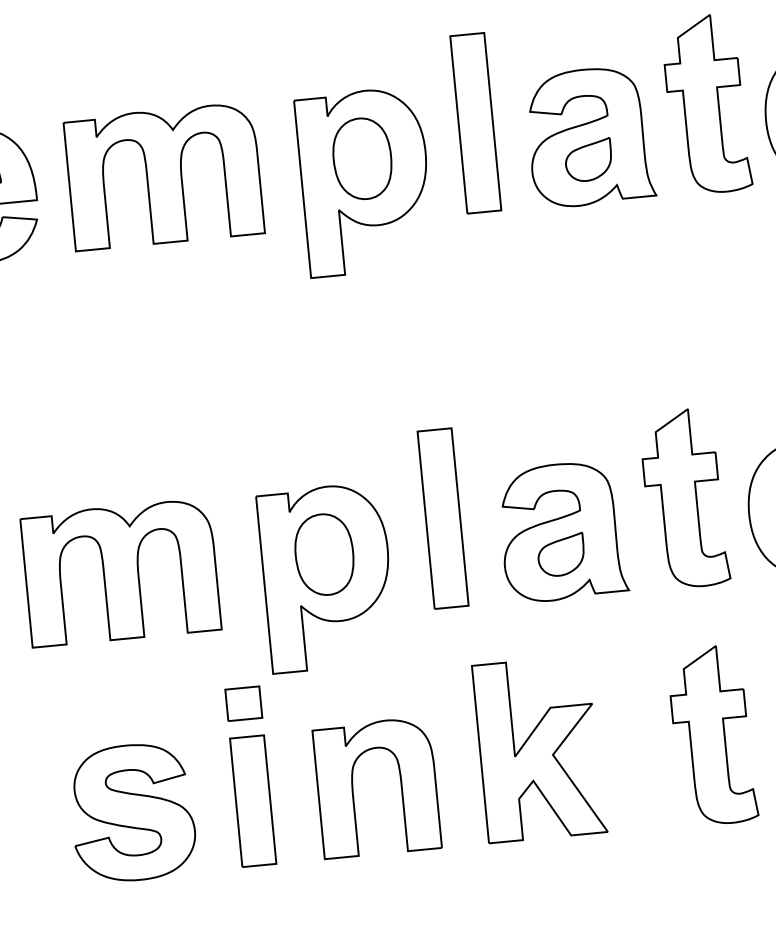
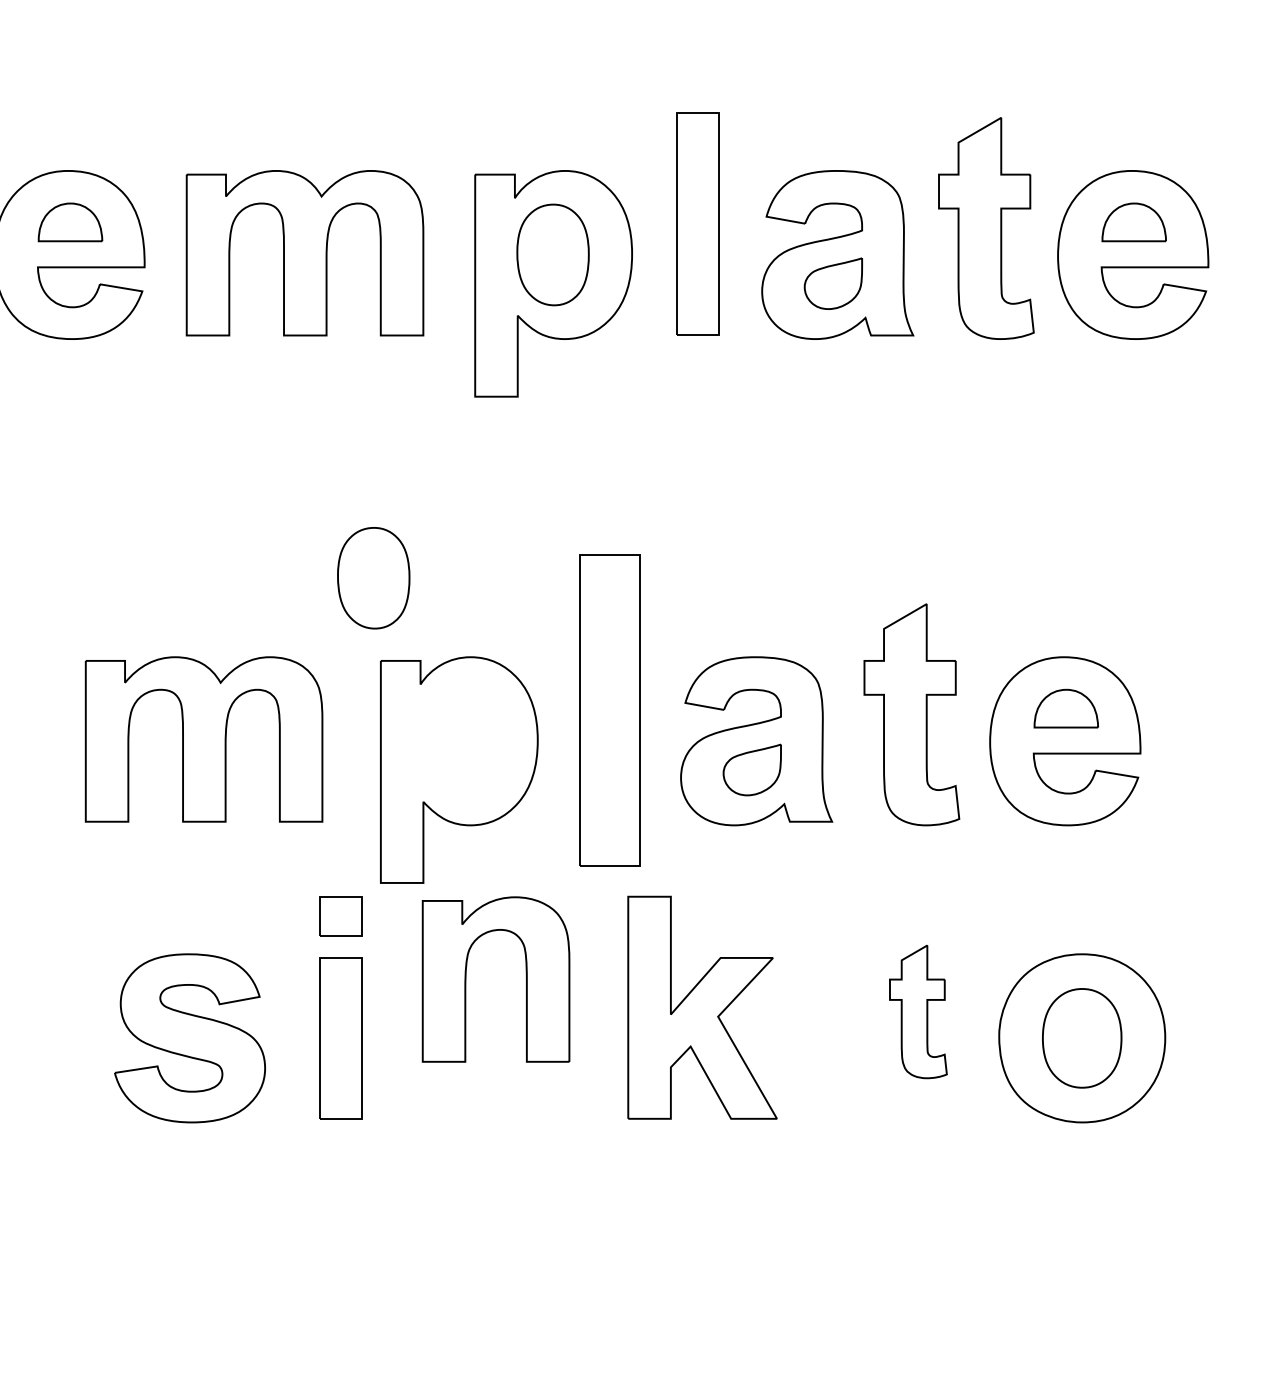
part: (442, 518) -> (609, 710), size x1.4
part: (324, 554) -> (373, 578), moved
part: (712, 735) -> (918, 1011), size x0.6
part: (353, 790) -> (466, 979), moved

